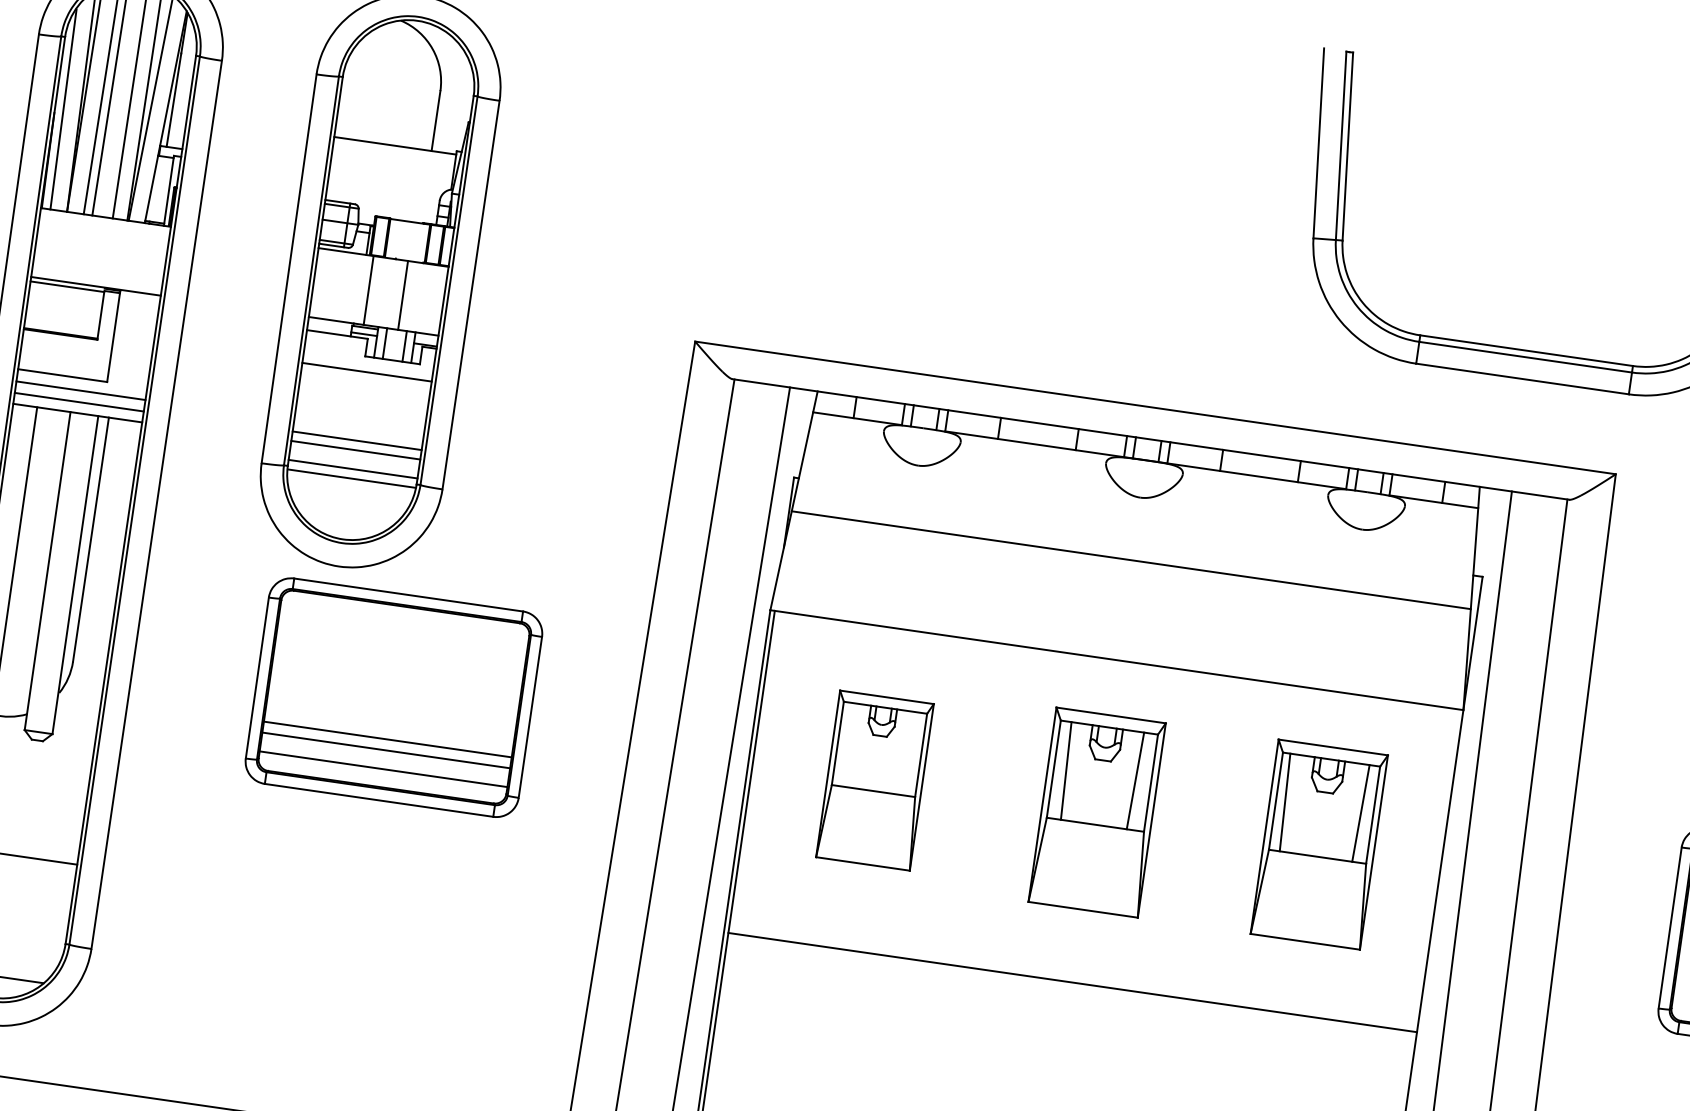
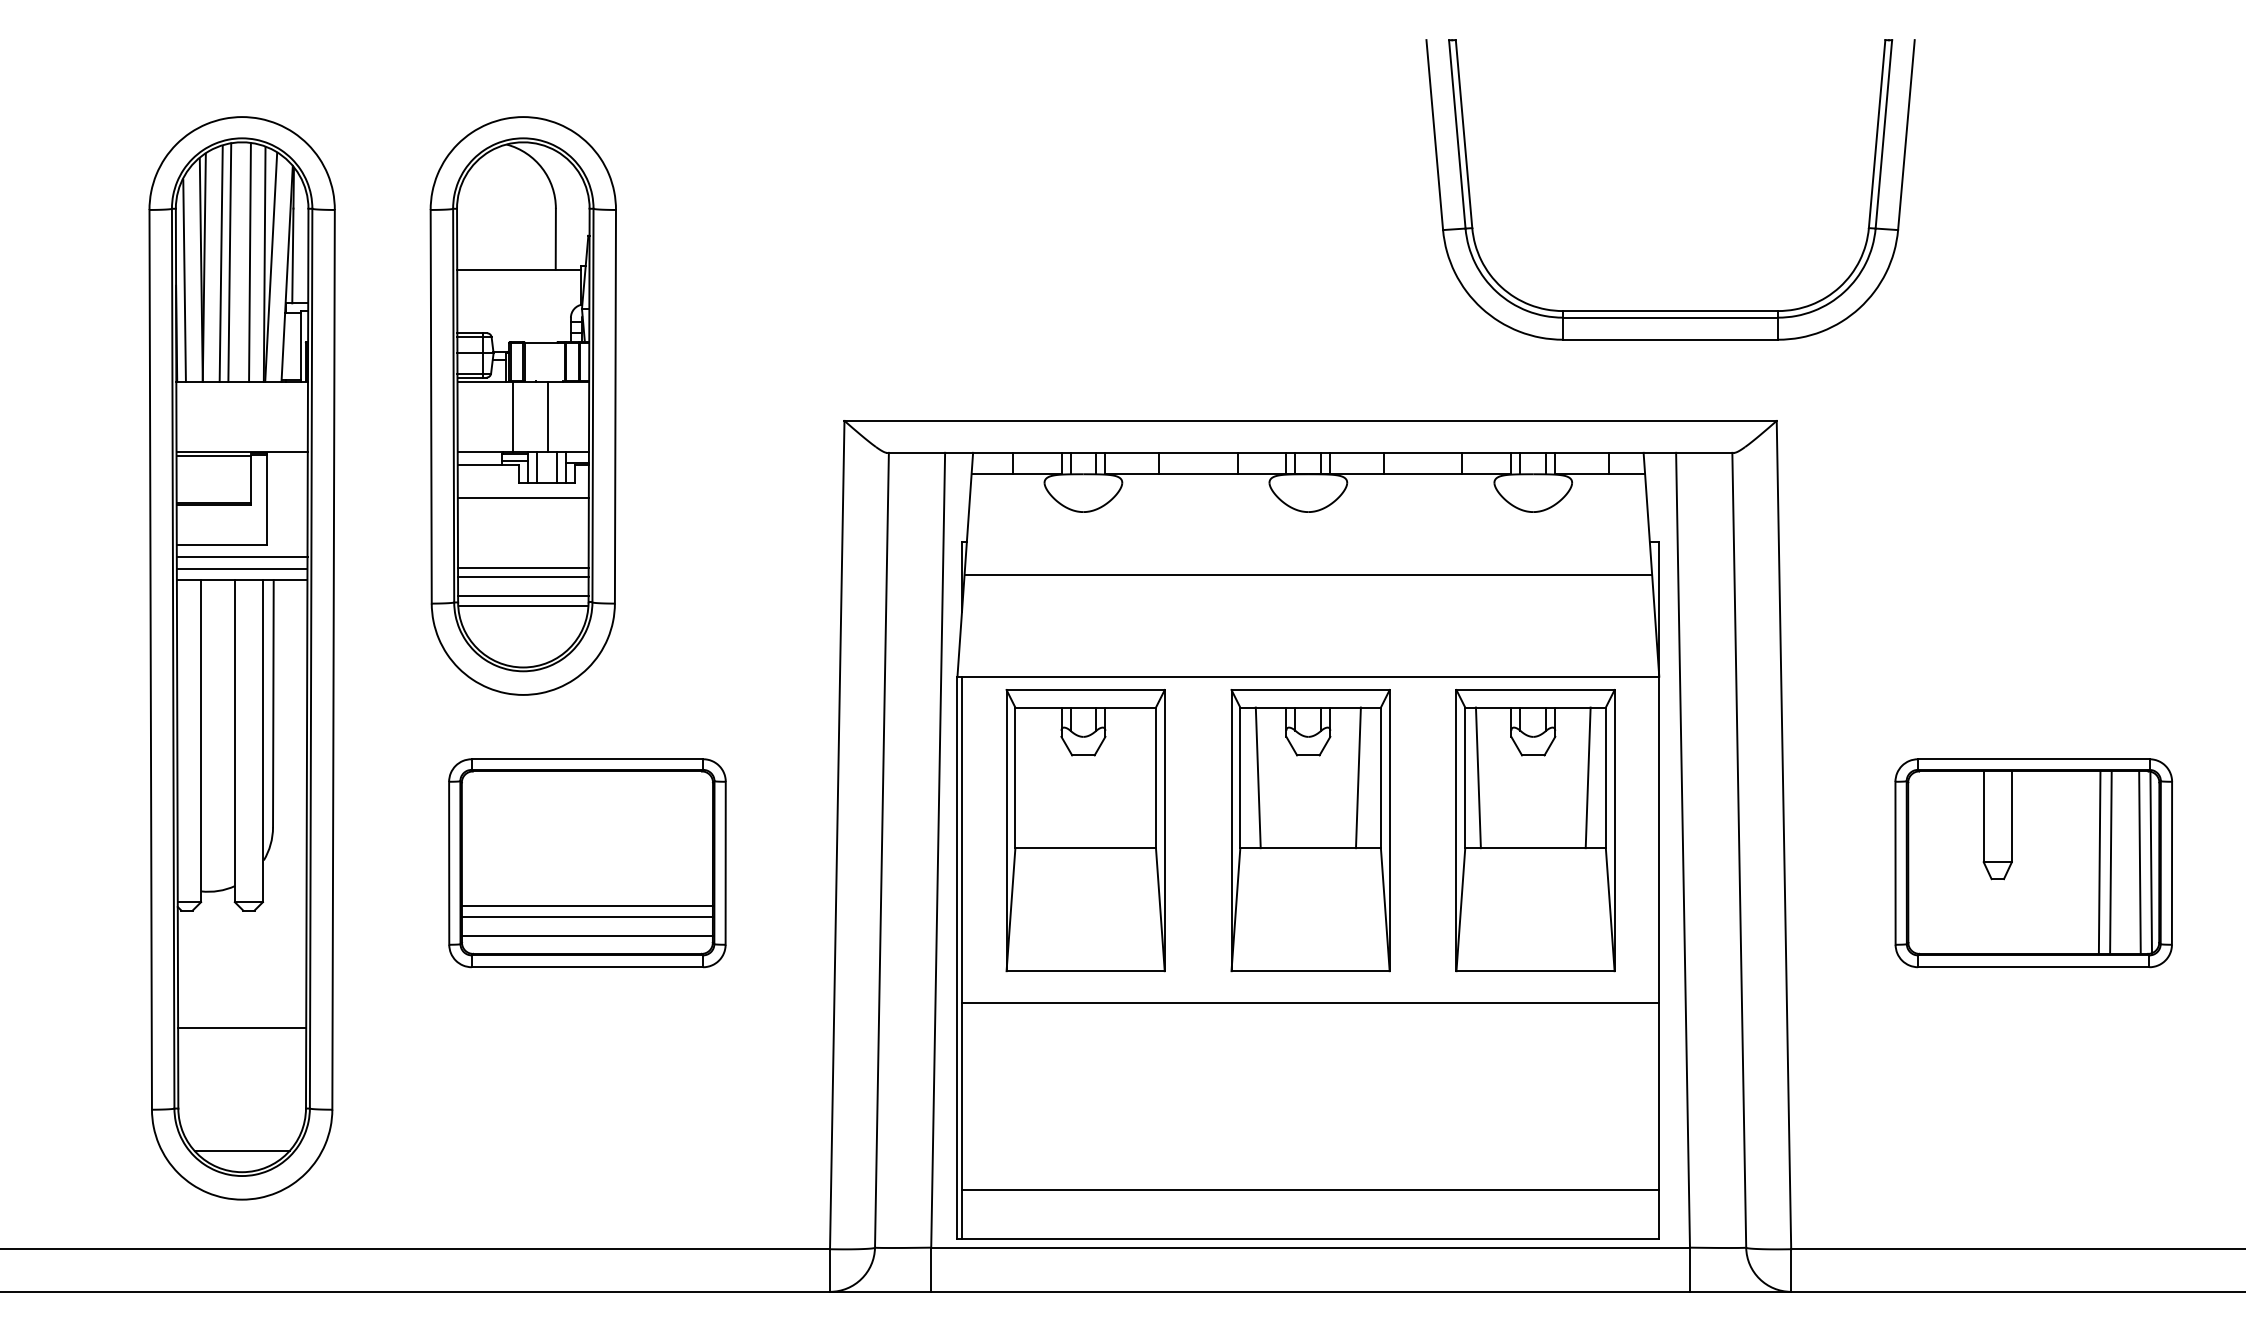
part: (393, 697) -> (587, 863), moved
part: (874, 780) -> (1085, 830), size x1.67
part: (1097, 812) -> (1310, 830), size x1.43
part: (1319, 844) -> (1535, 830), size x1.43

